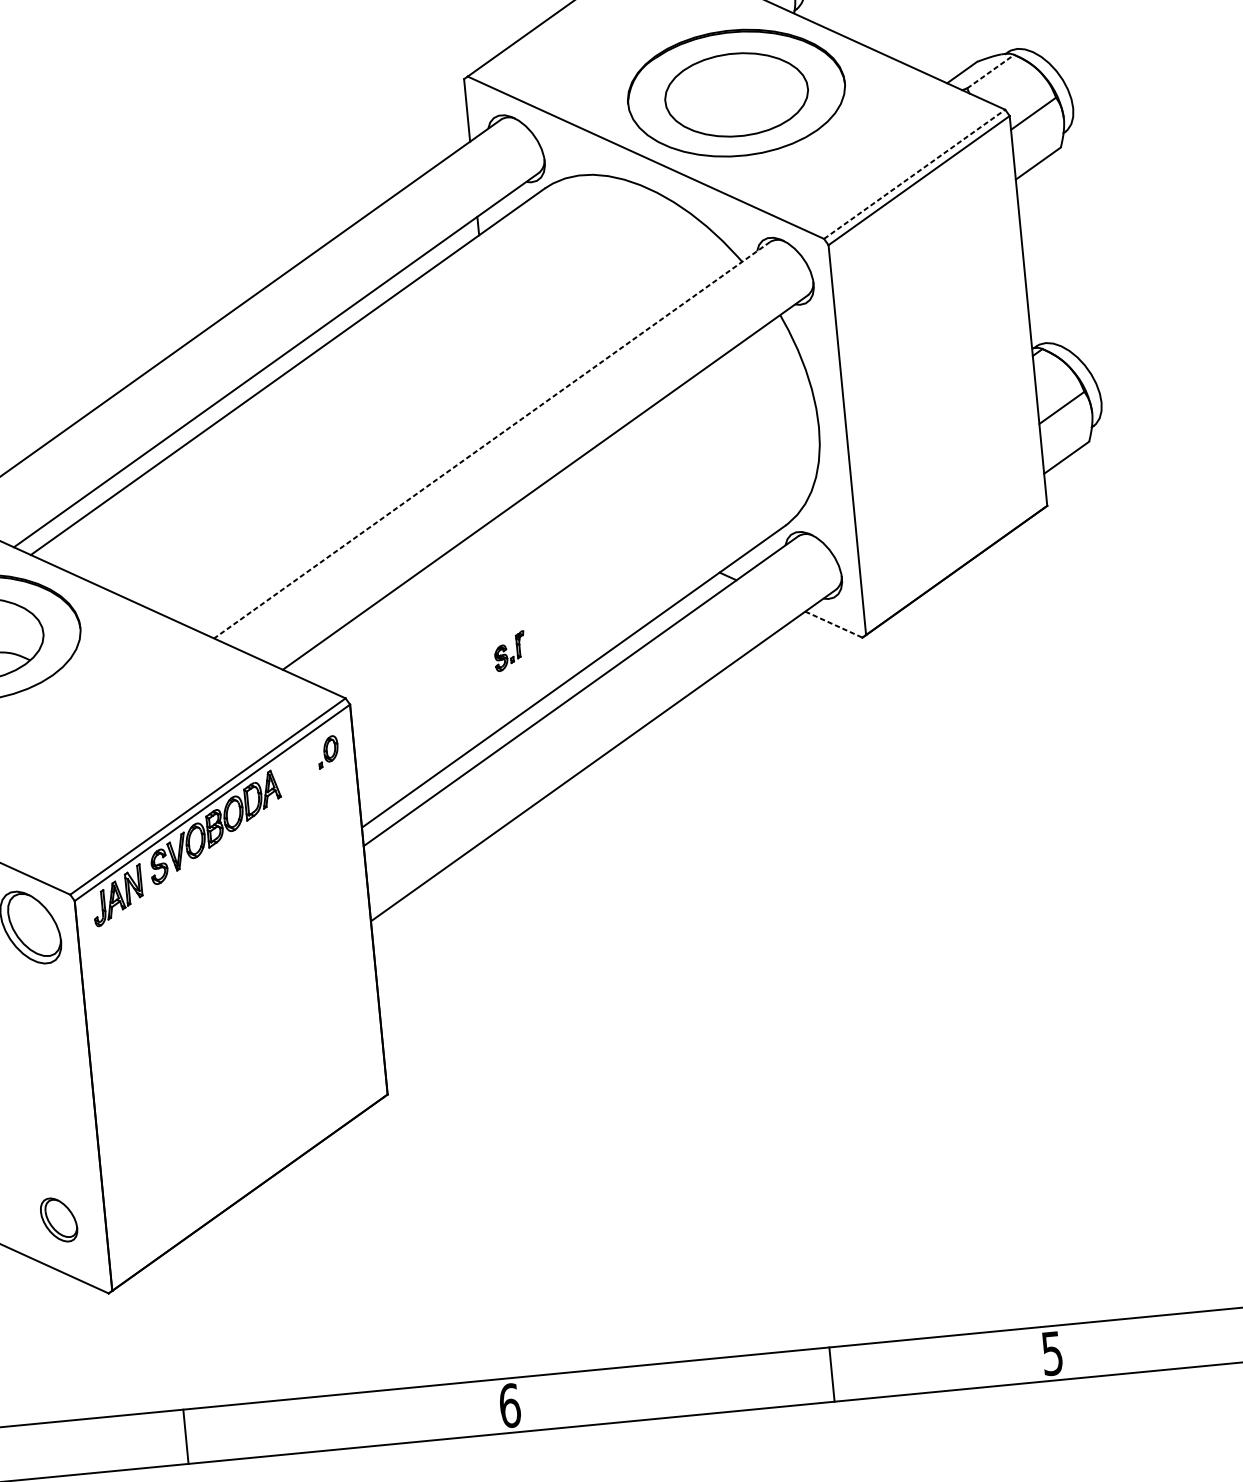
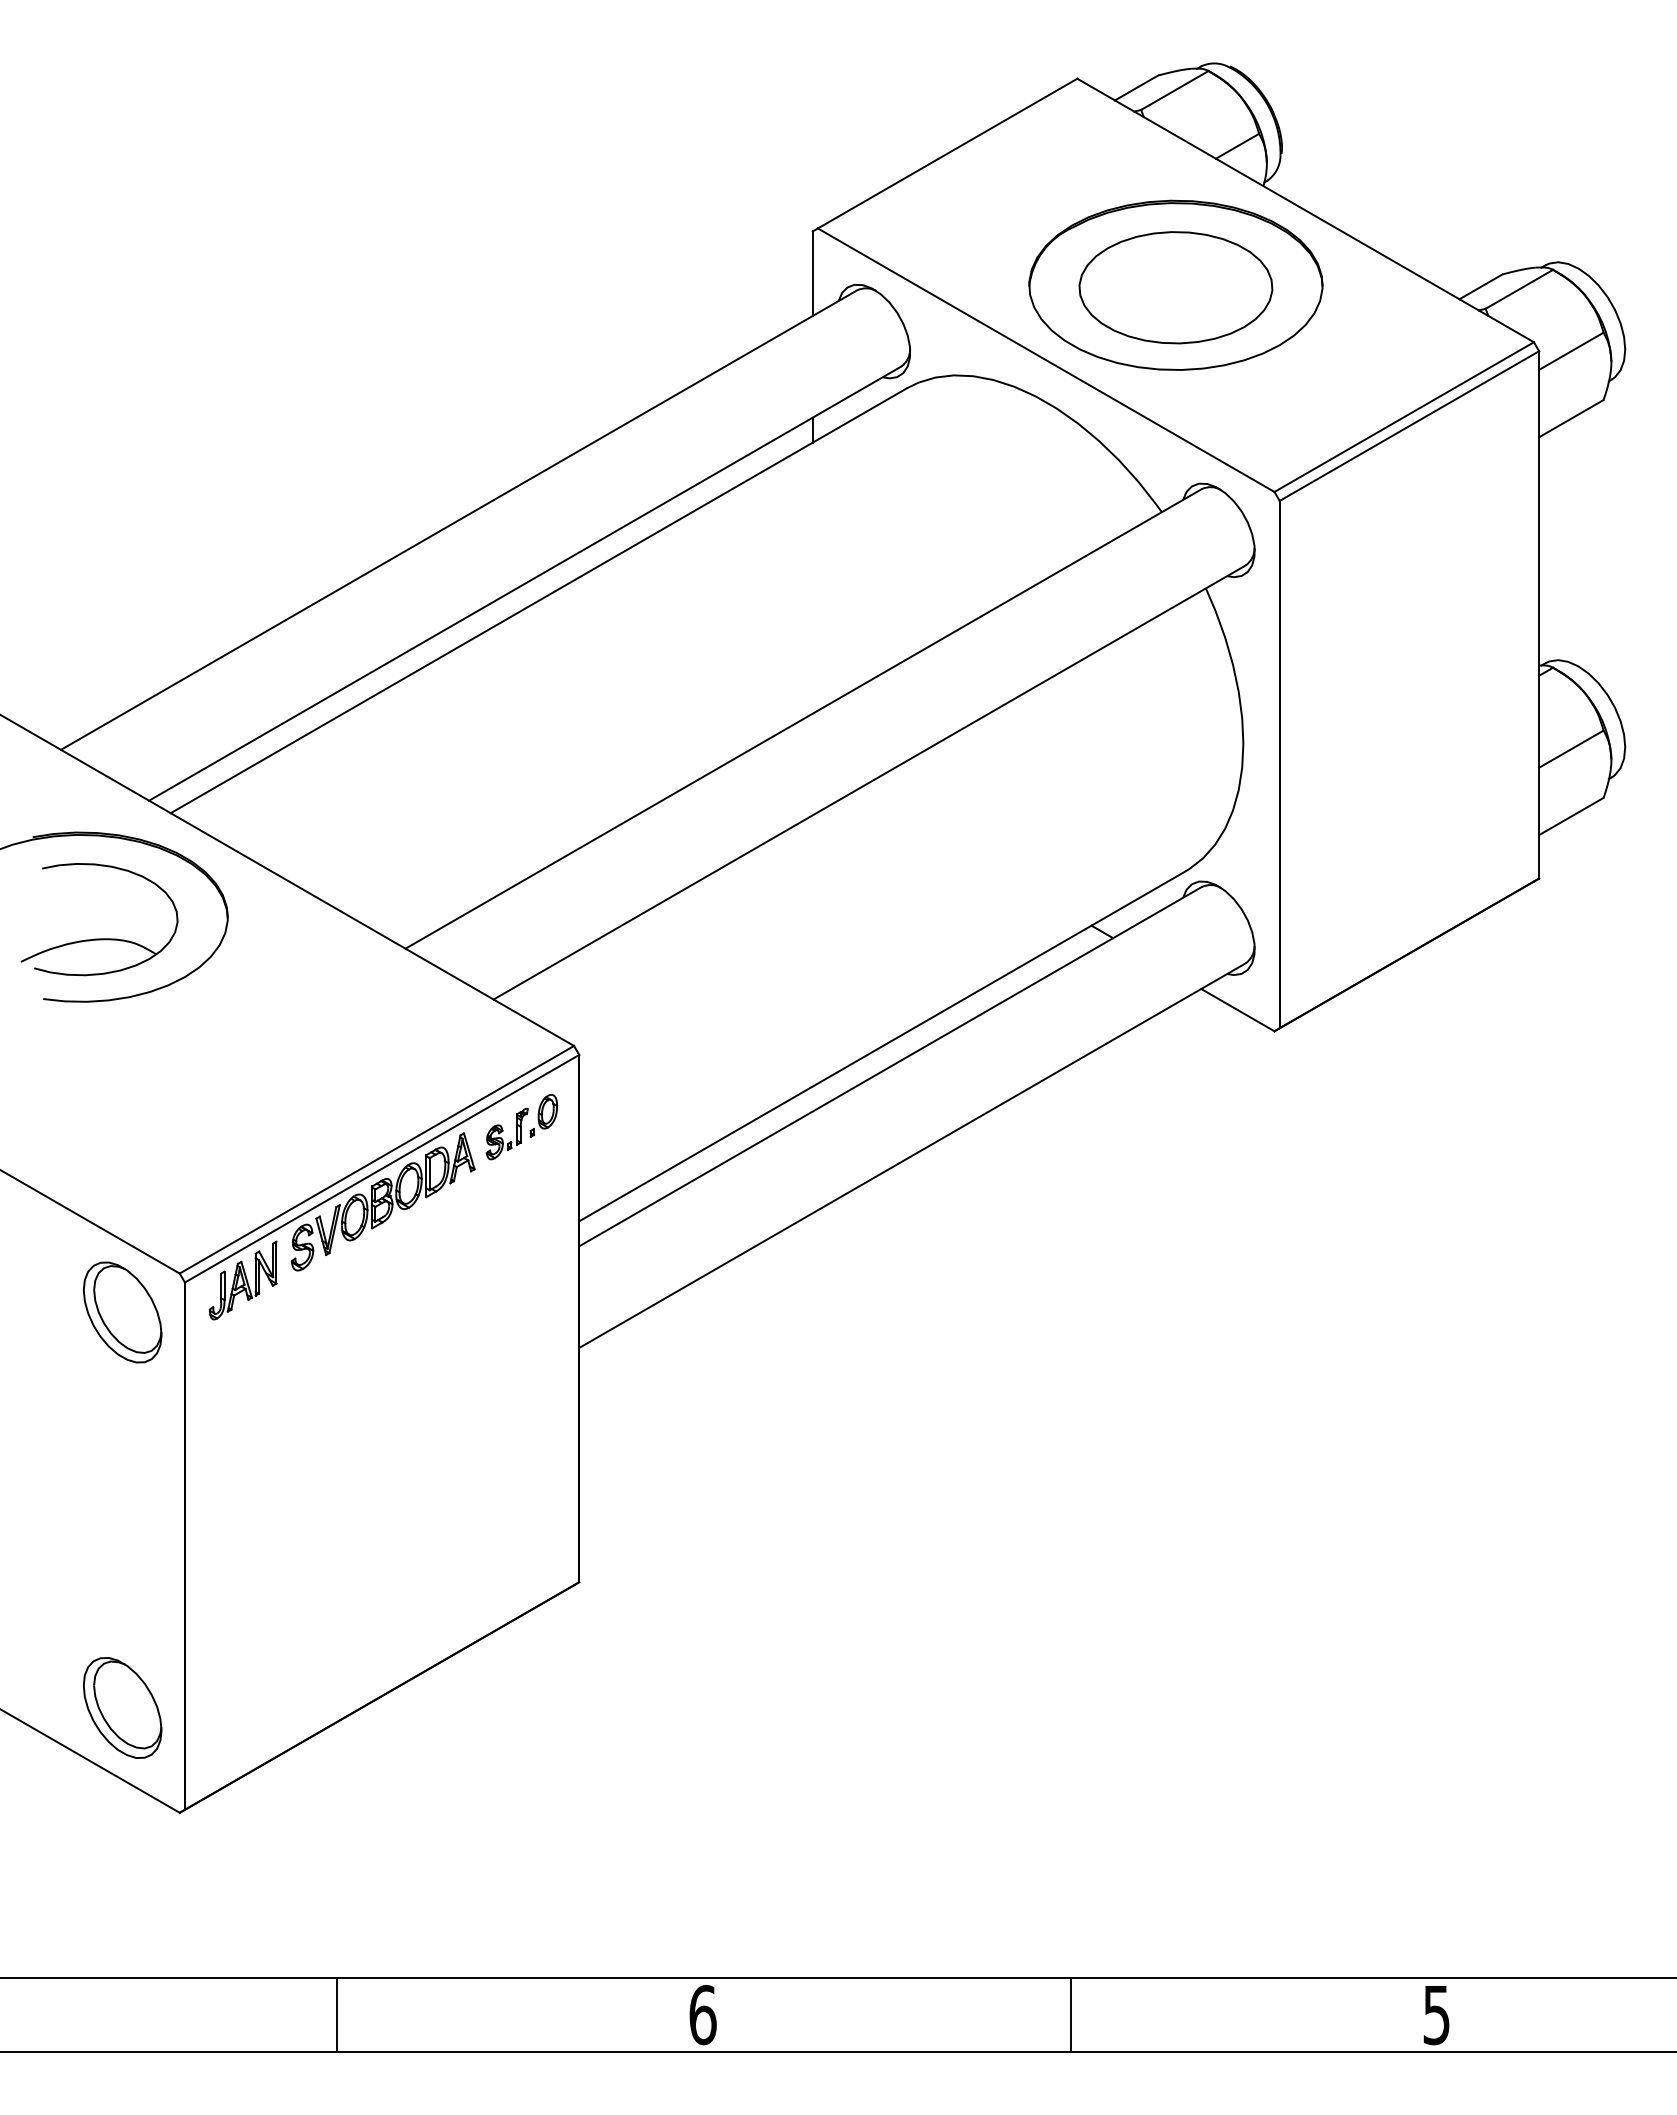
line: (990, 71) -> (1519, 289), dashed -> solid
line: (914, 174) -> (1404, 417), dashed -> solid
line: (491, 439) -> (803, 718), dashed -> solid
line: (834, 624) -> (1238, 1010), dashed -> solid
part: (509, 650) -> (506, 1133), moved
part: (58, 1219) -> (122, 1707), size x1.67
line: (831, 1374) -> (1070, 2014), moved
line: (185, 1436) -> (336, 2014), moved

